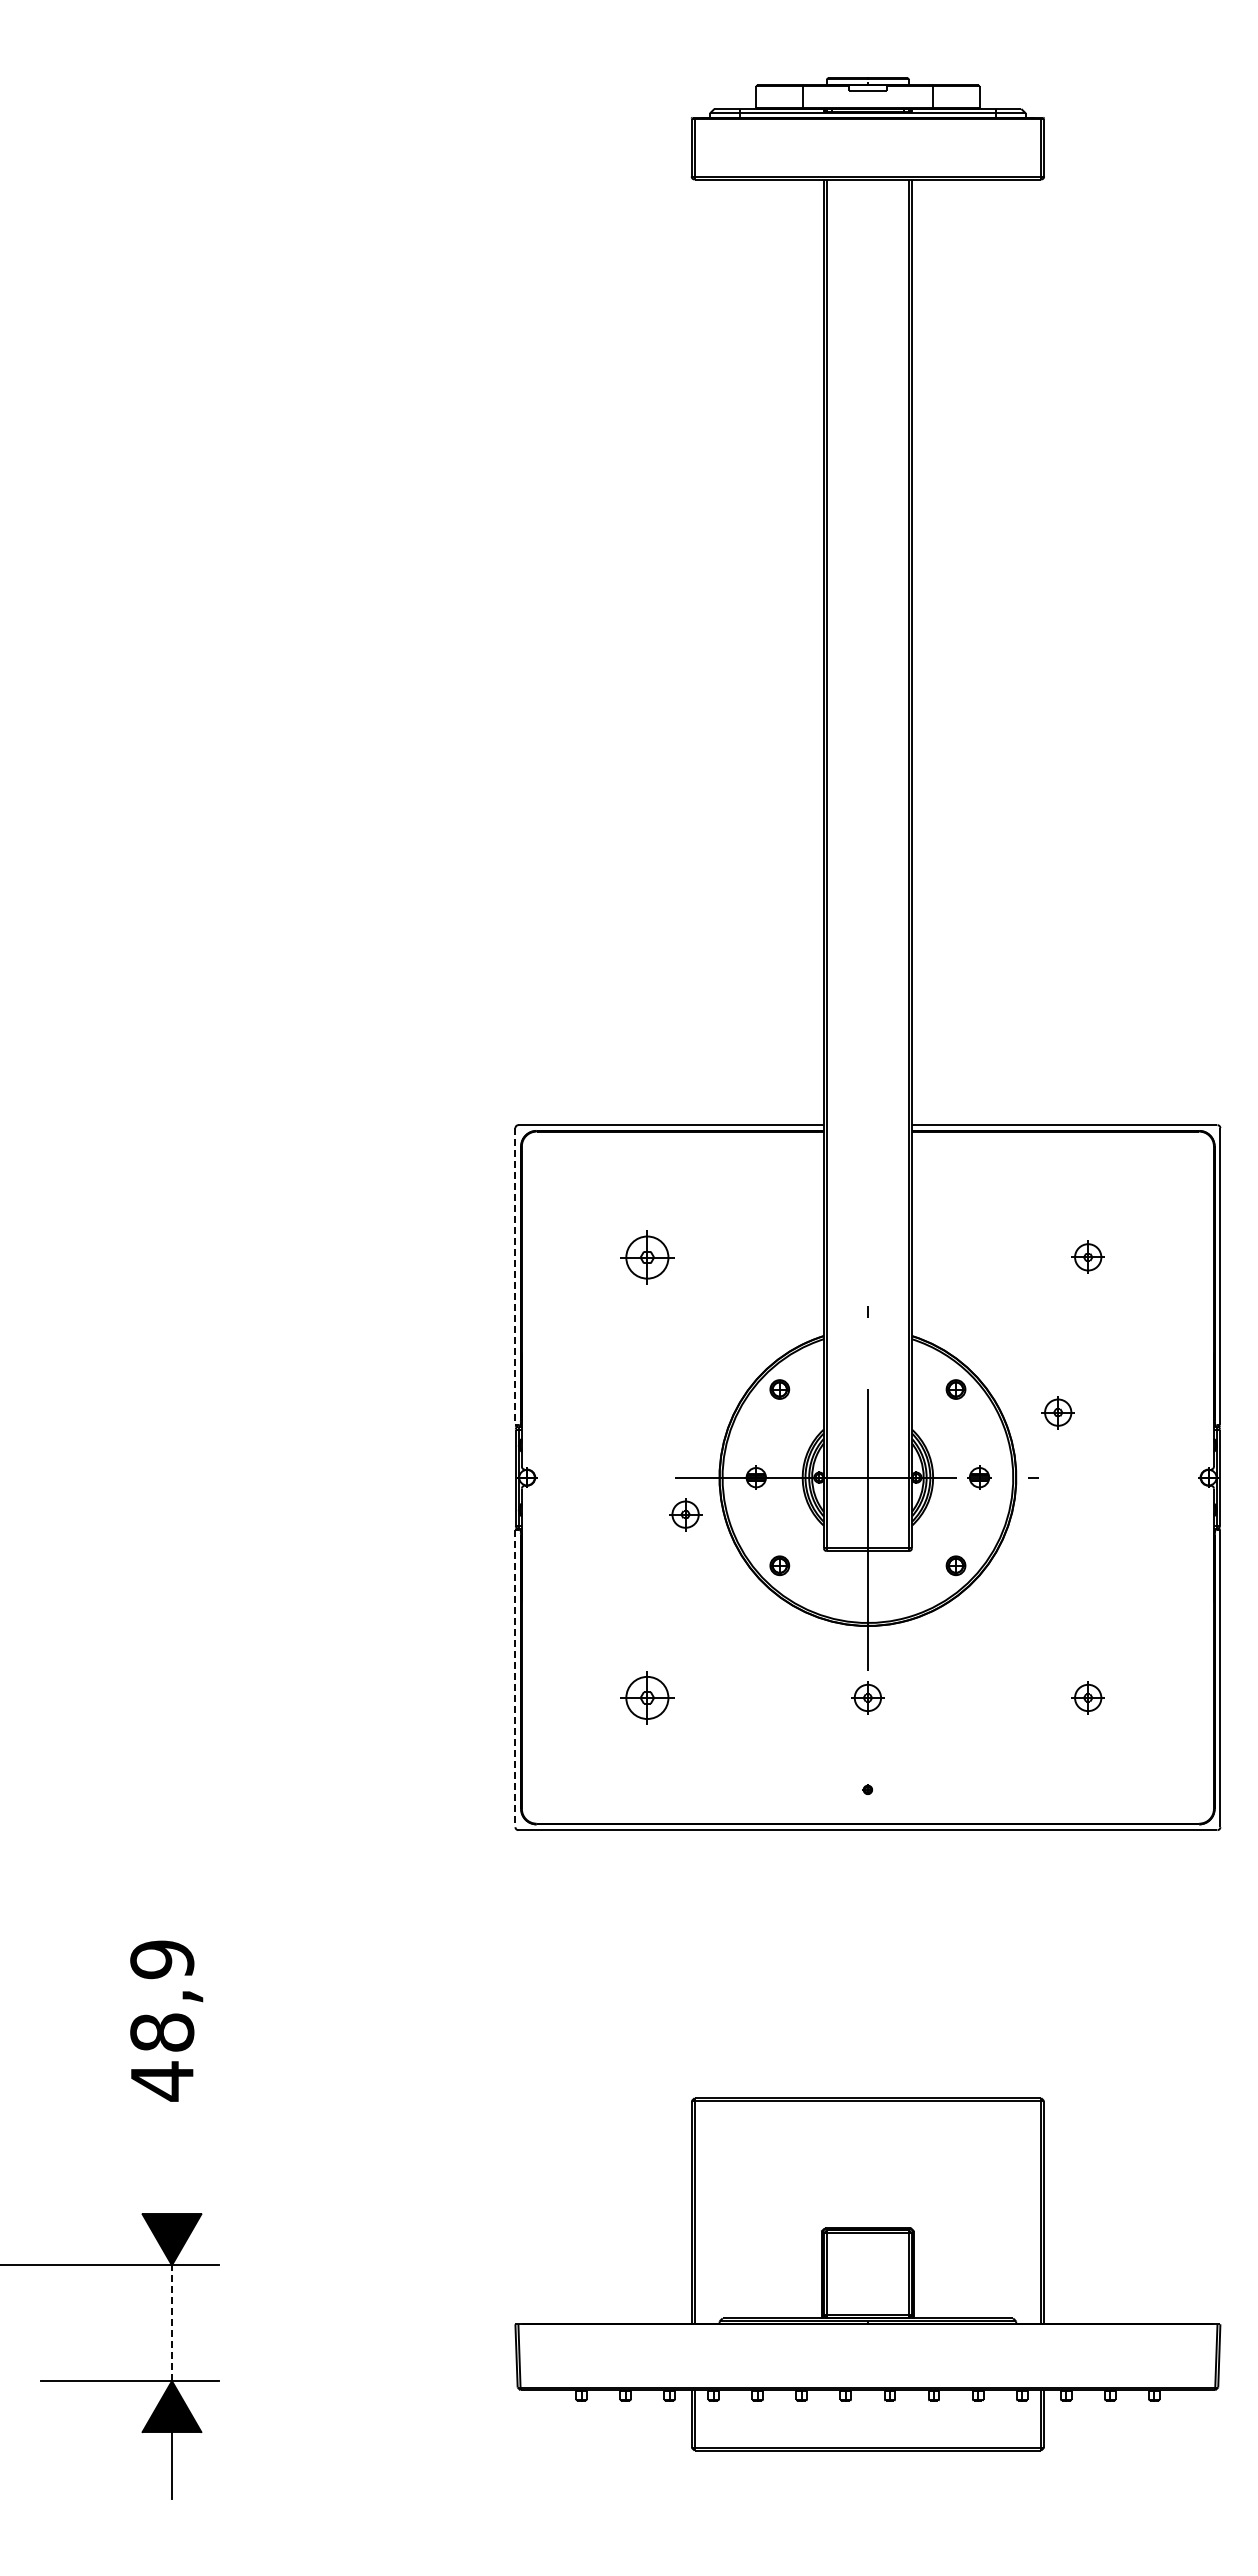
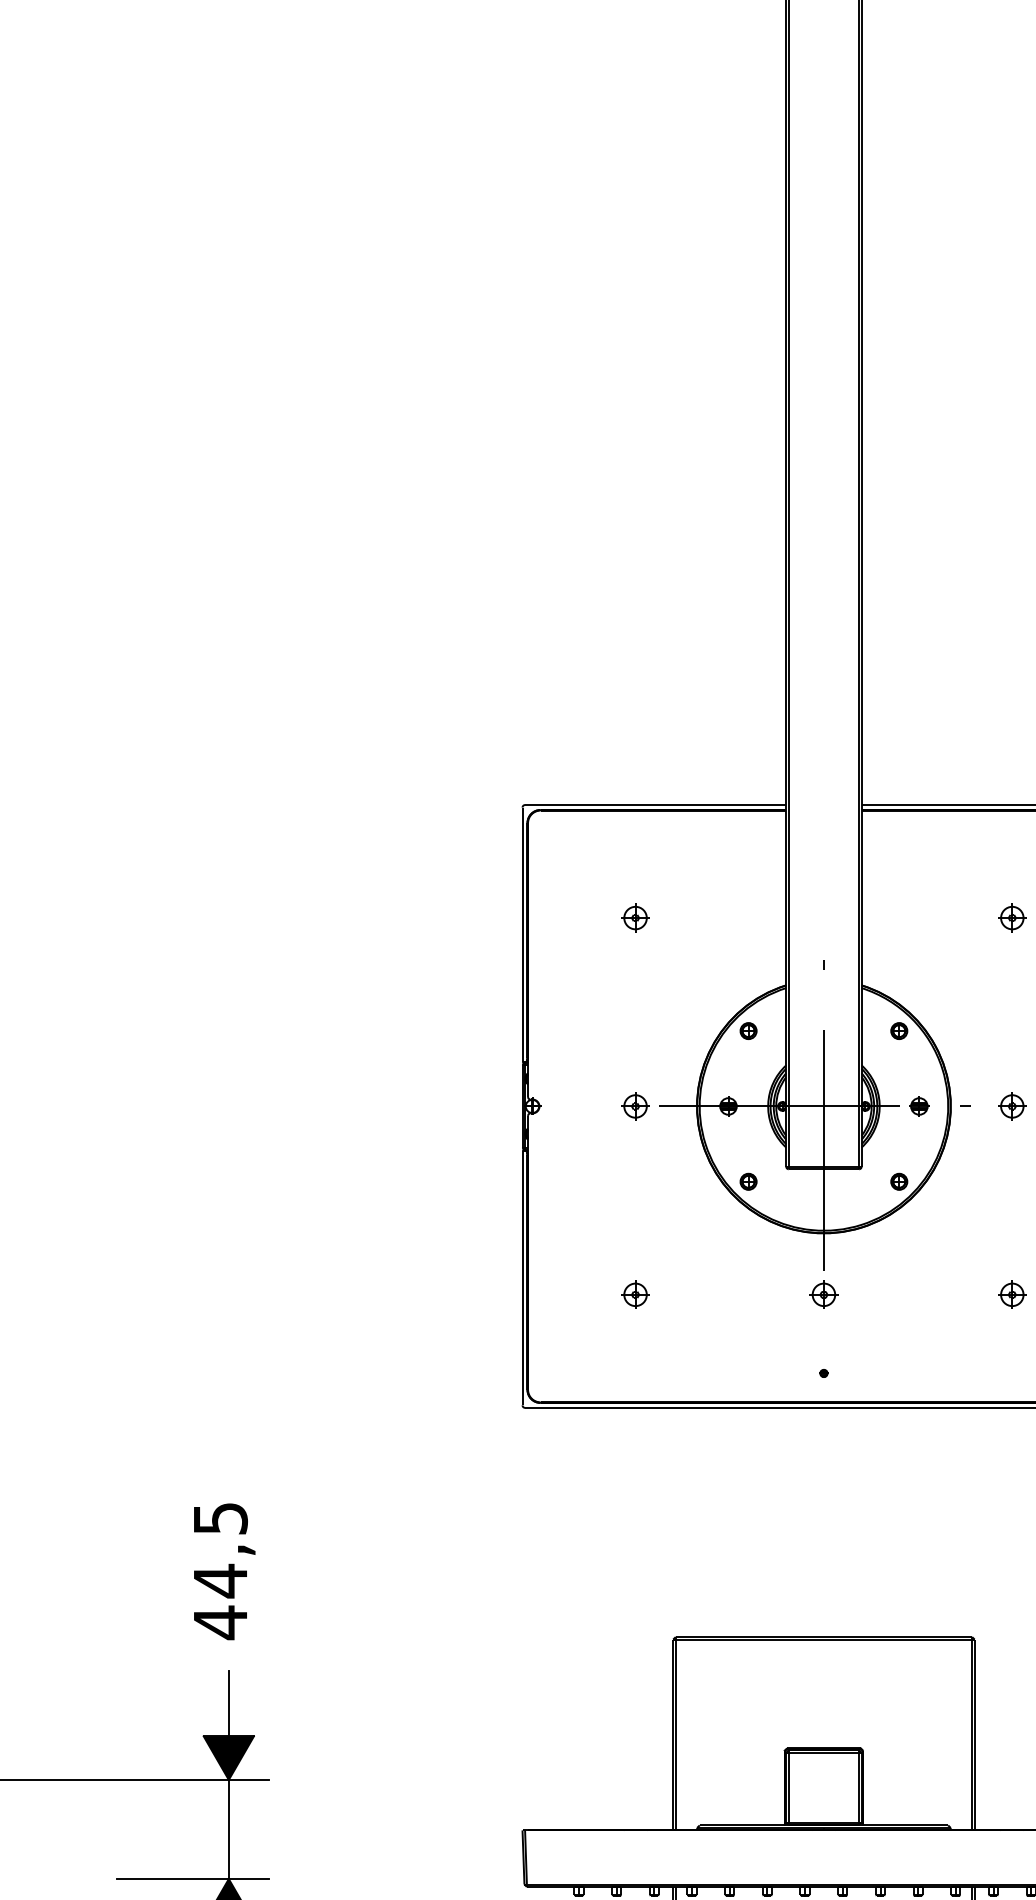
part: (647, 1256) -> (635, 917), size x0.62
line: (515, 1276) -> (522, 934), dashed -> solid
part: (1057, 1412) -> (1011, 1106), moved
part: (685, 1514) -> (635, 1106), moved
line: (515, 1678) -> (522, 1278), dashed -> solid
part: (647, 1697) -> (635, 1294), size x0.62
text: (162, 1996) -> (220, 1550), 48,9 -> 44,5
line: (171, 2176) -> (228, 1704), added
line: (171, 2322) -> (228, 1828), dashed -> solid

